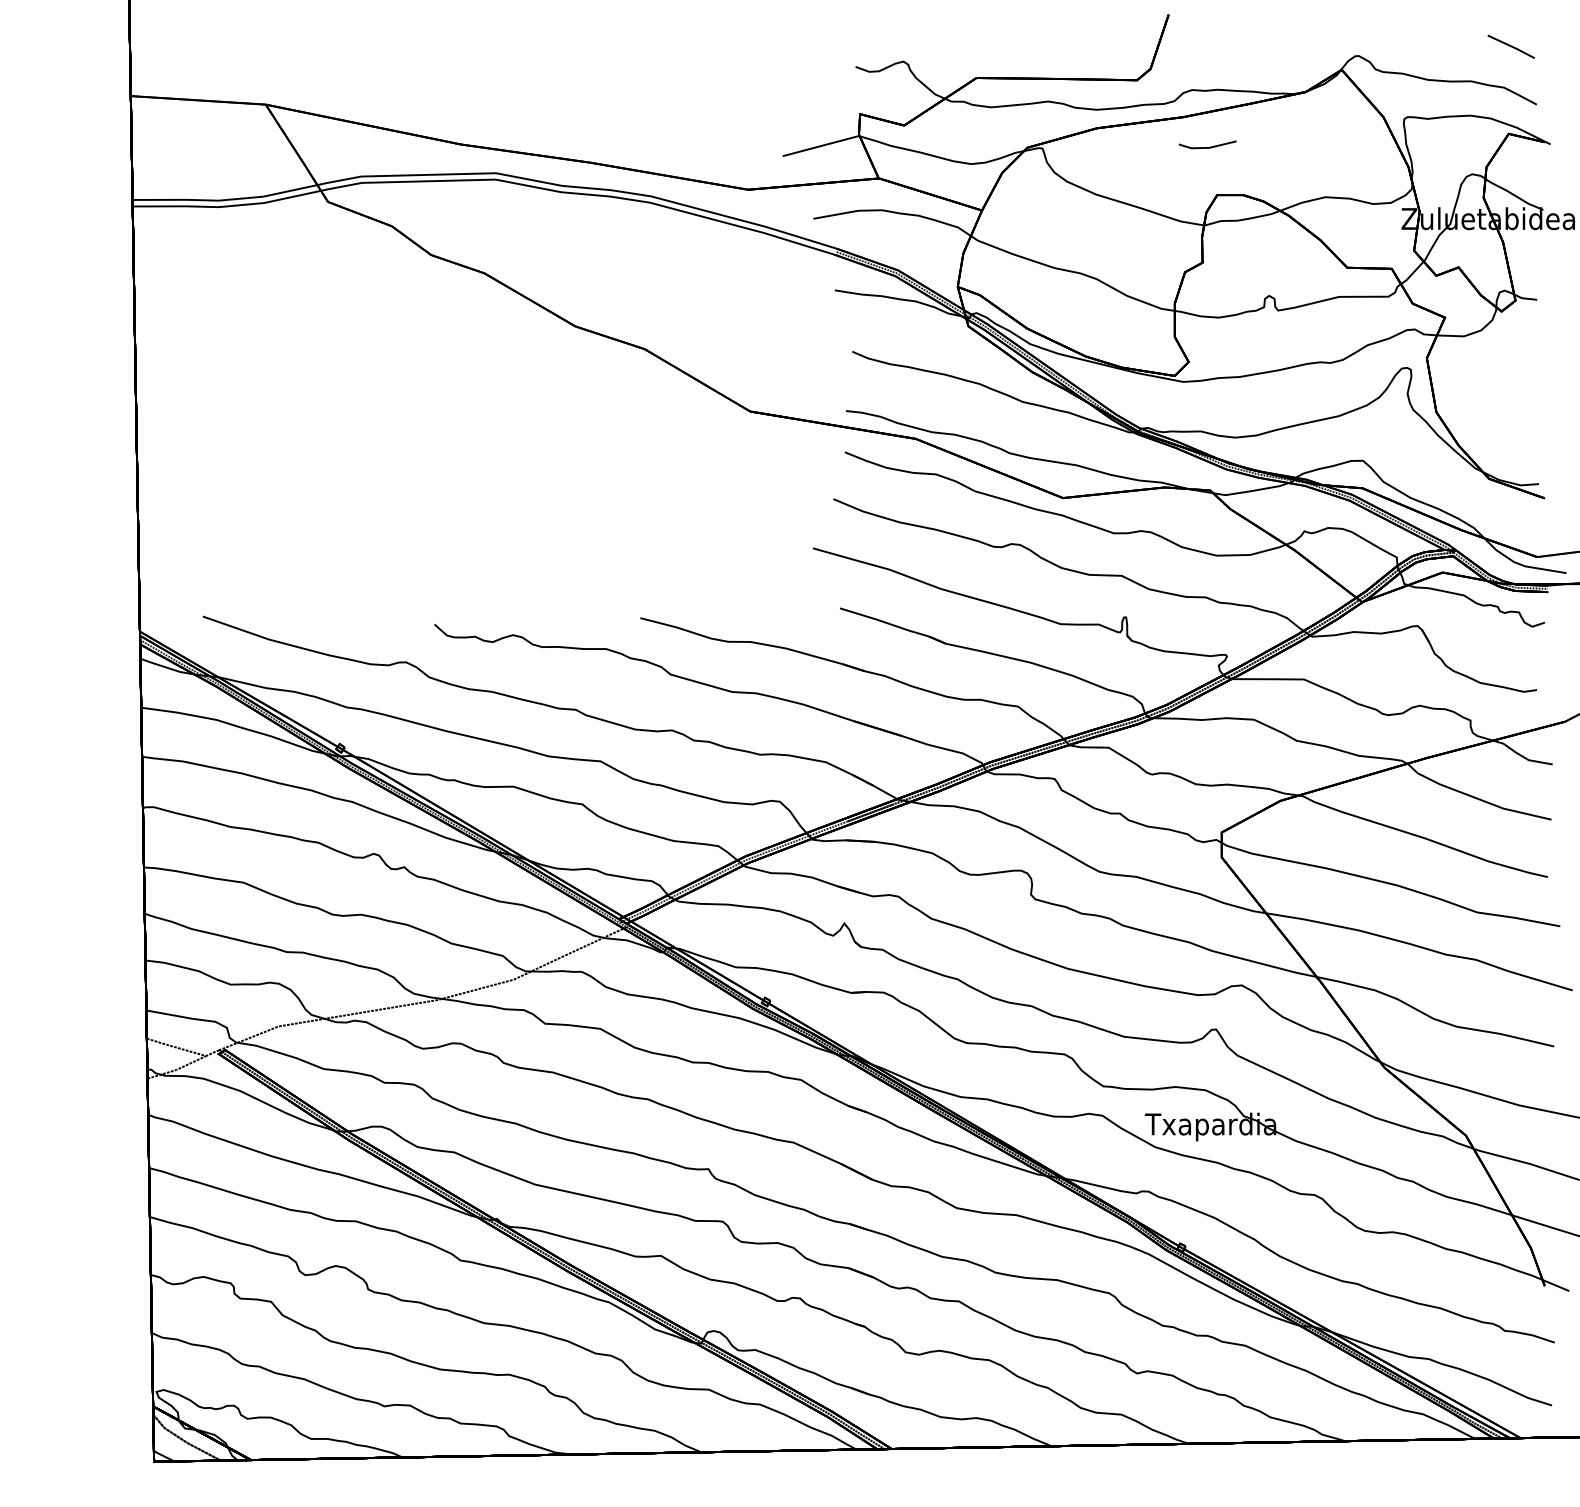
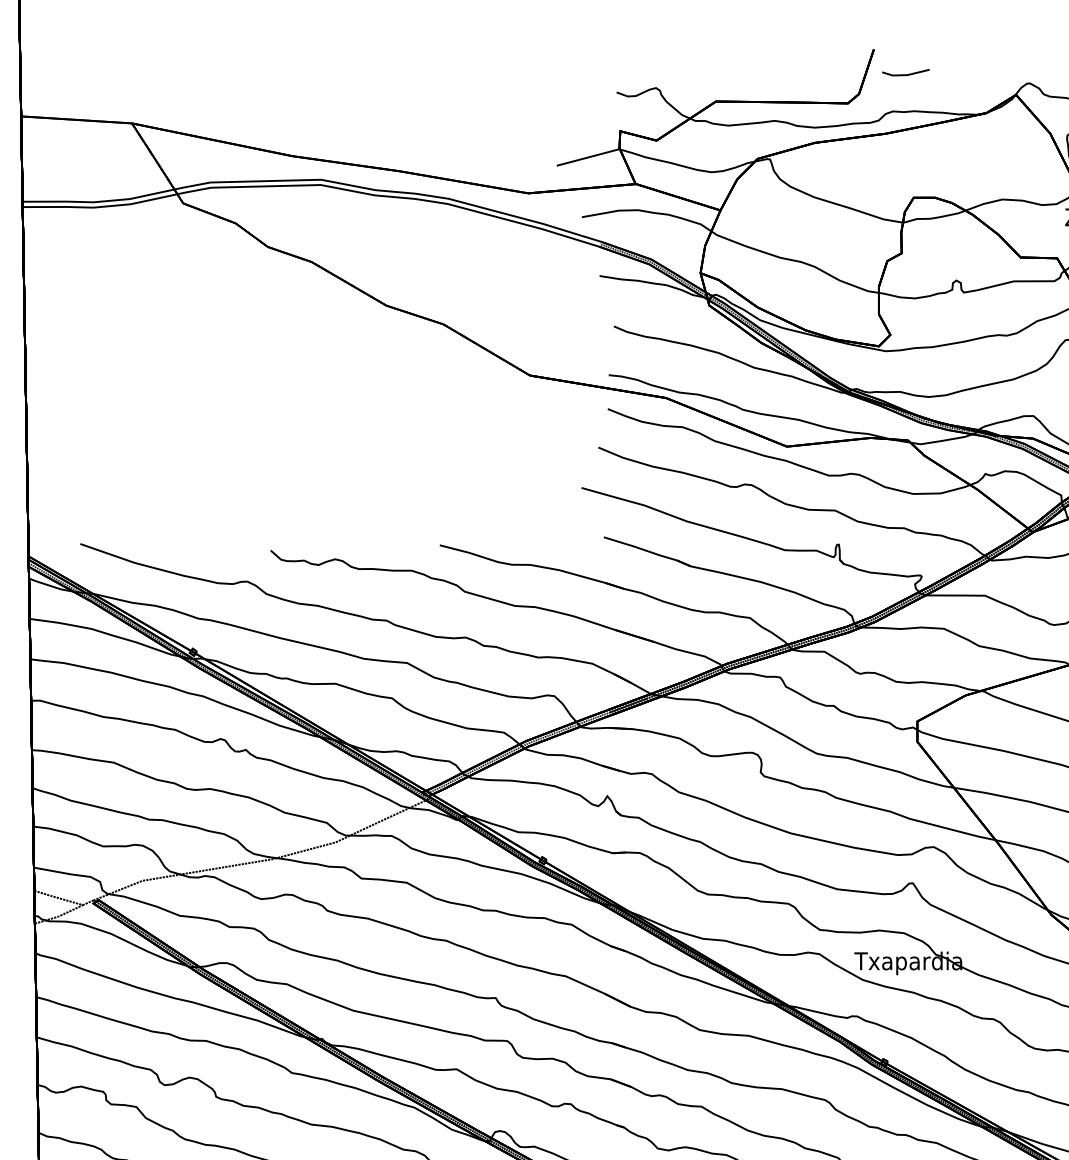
line: (1209, 146) -> (907, 74), moved

